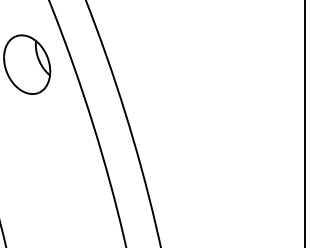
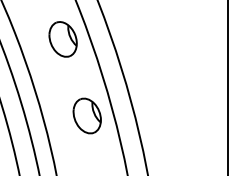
part: (66, 192) -> (86, 115), added

